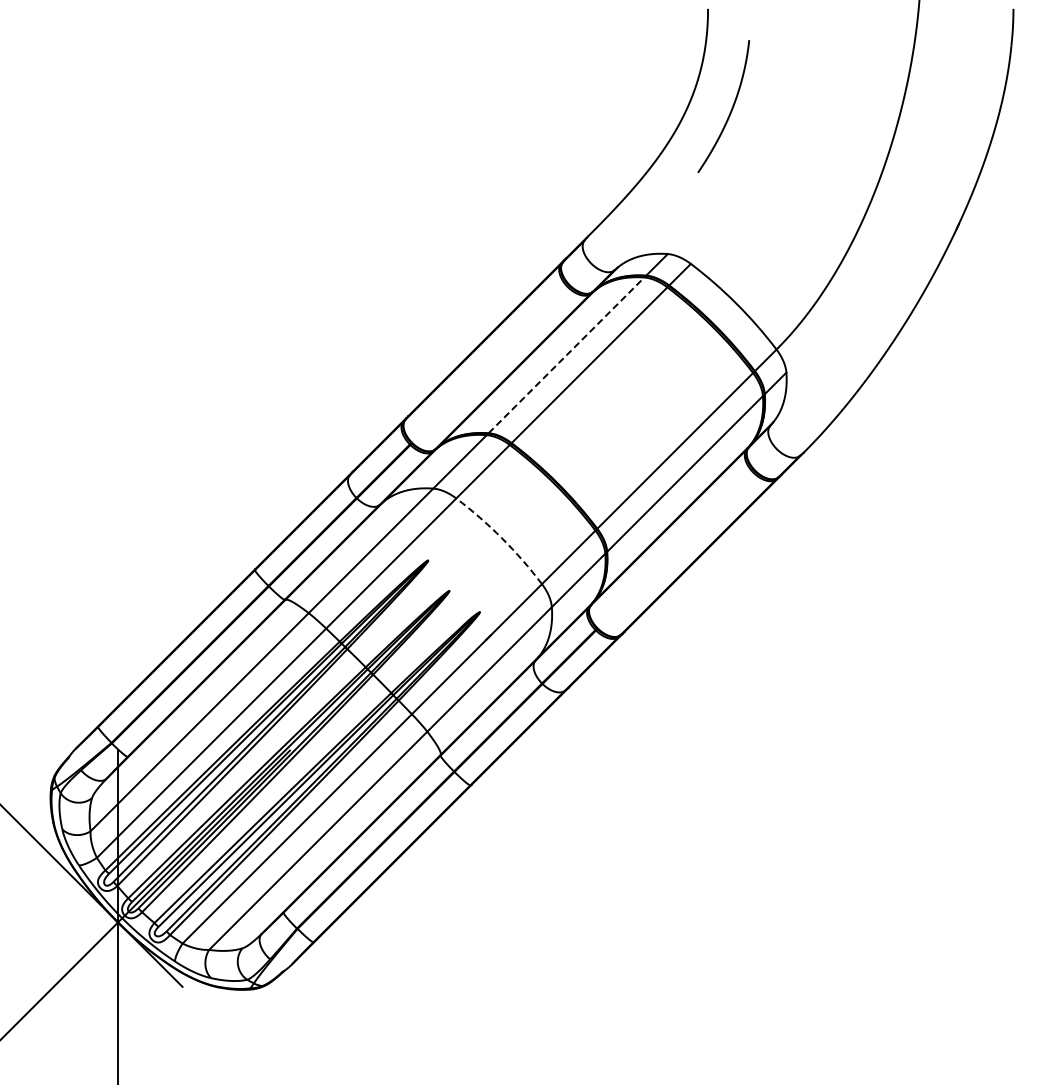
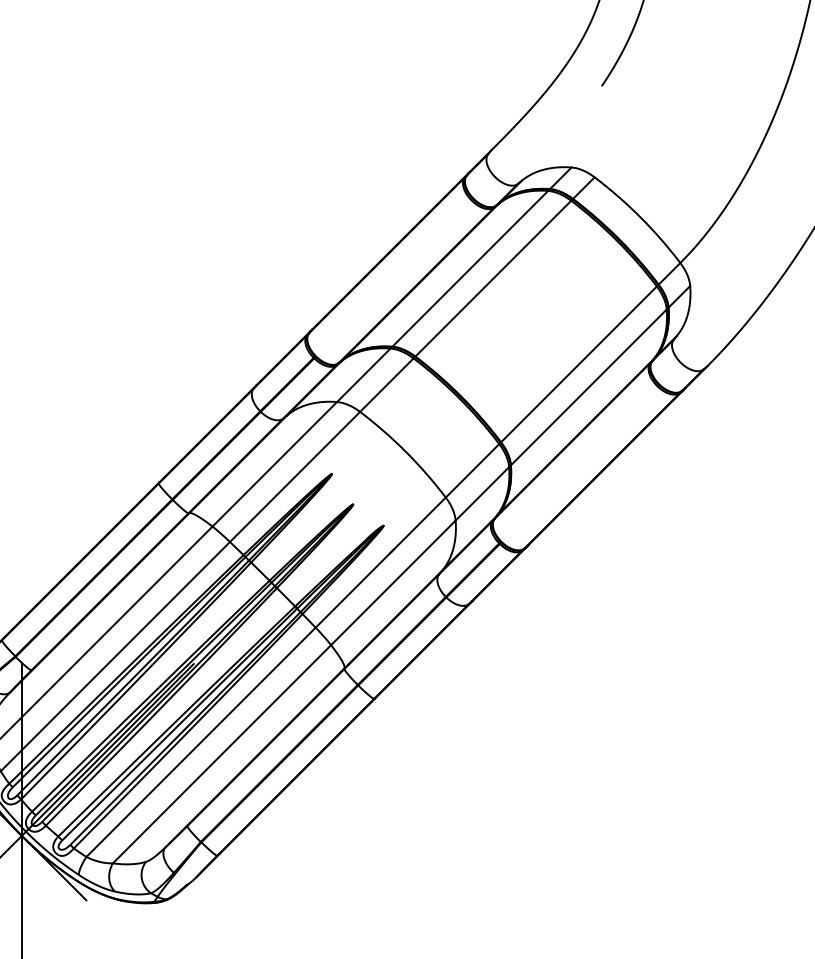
line: (566, 355) -> (470, 268), dashed -> solid
arc: (502, 538) -> (406, 451), dashed -> solid

